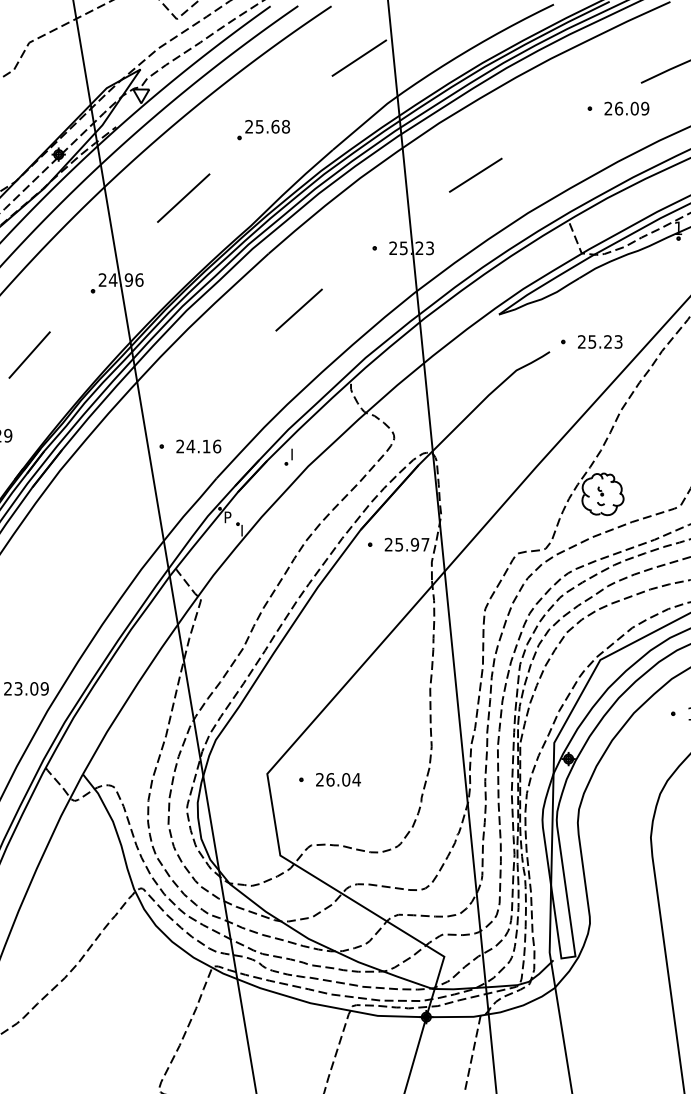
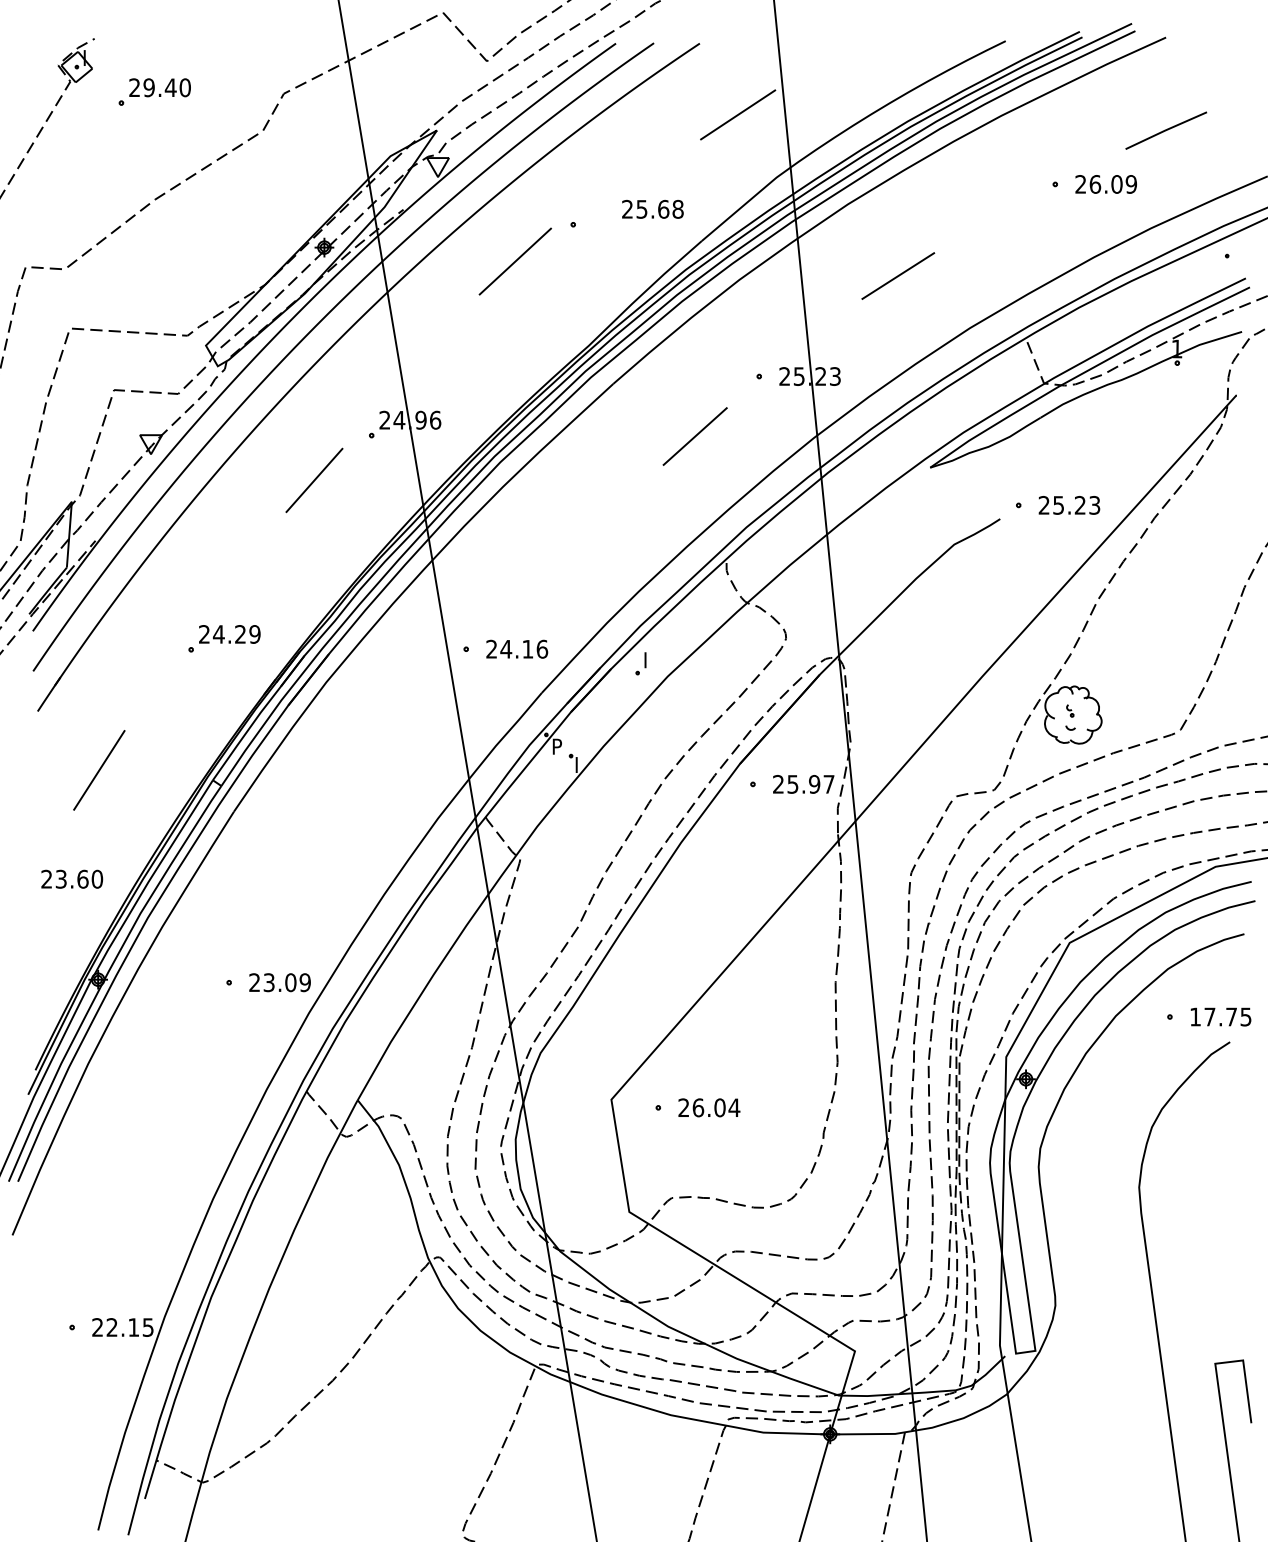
text: (267, 126) -> (652, 209), moved
line: (183, 198) -> (514, 261), moved
line: (298, 310) -> (694, 436), moved
line: (29, 355) -> (314, 480), moved

